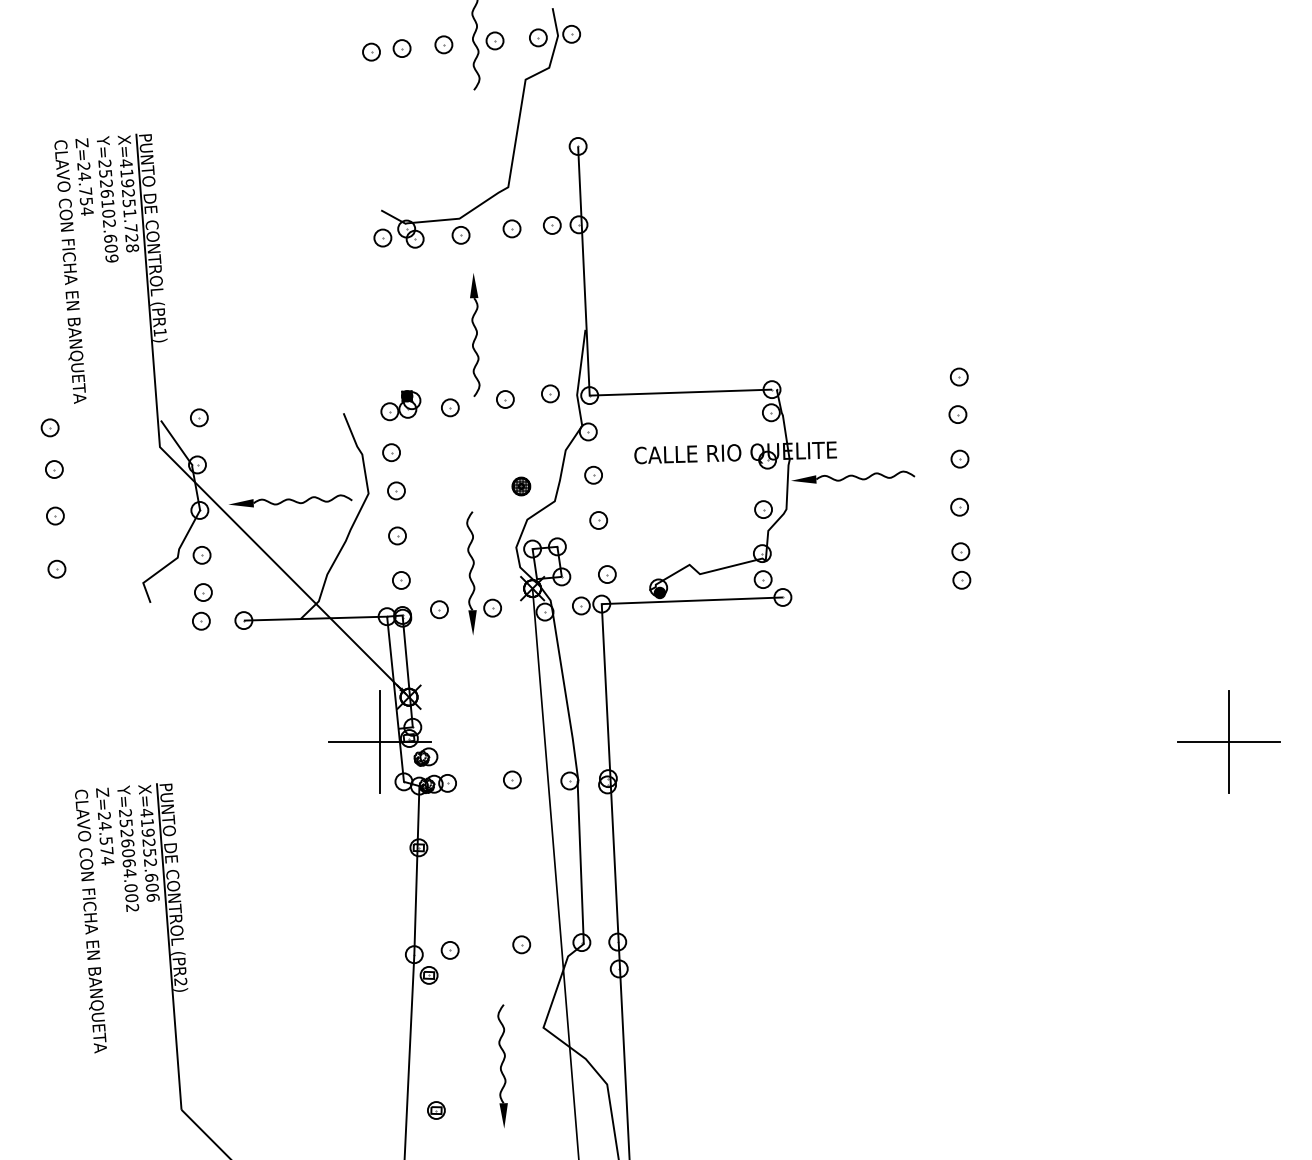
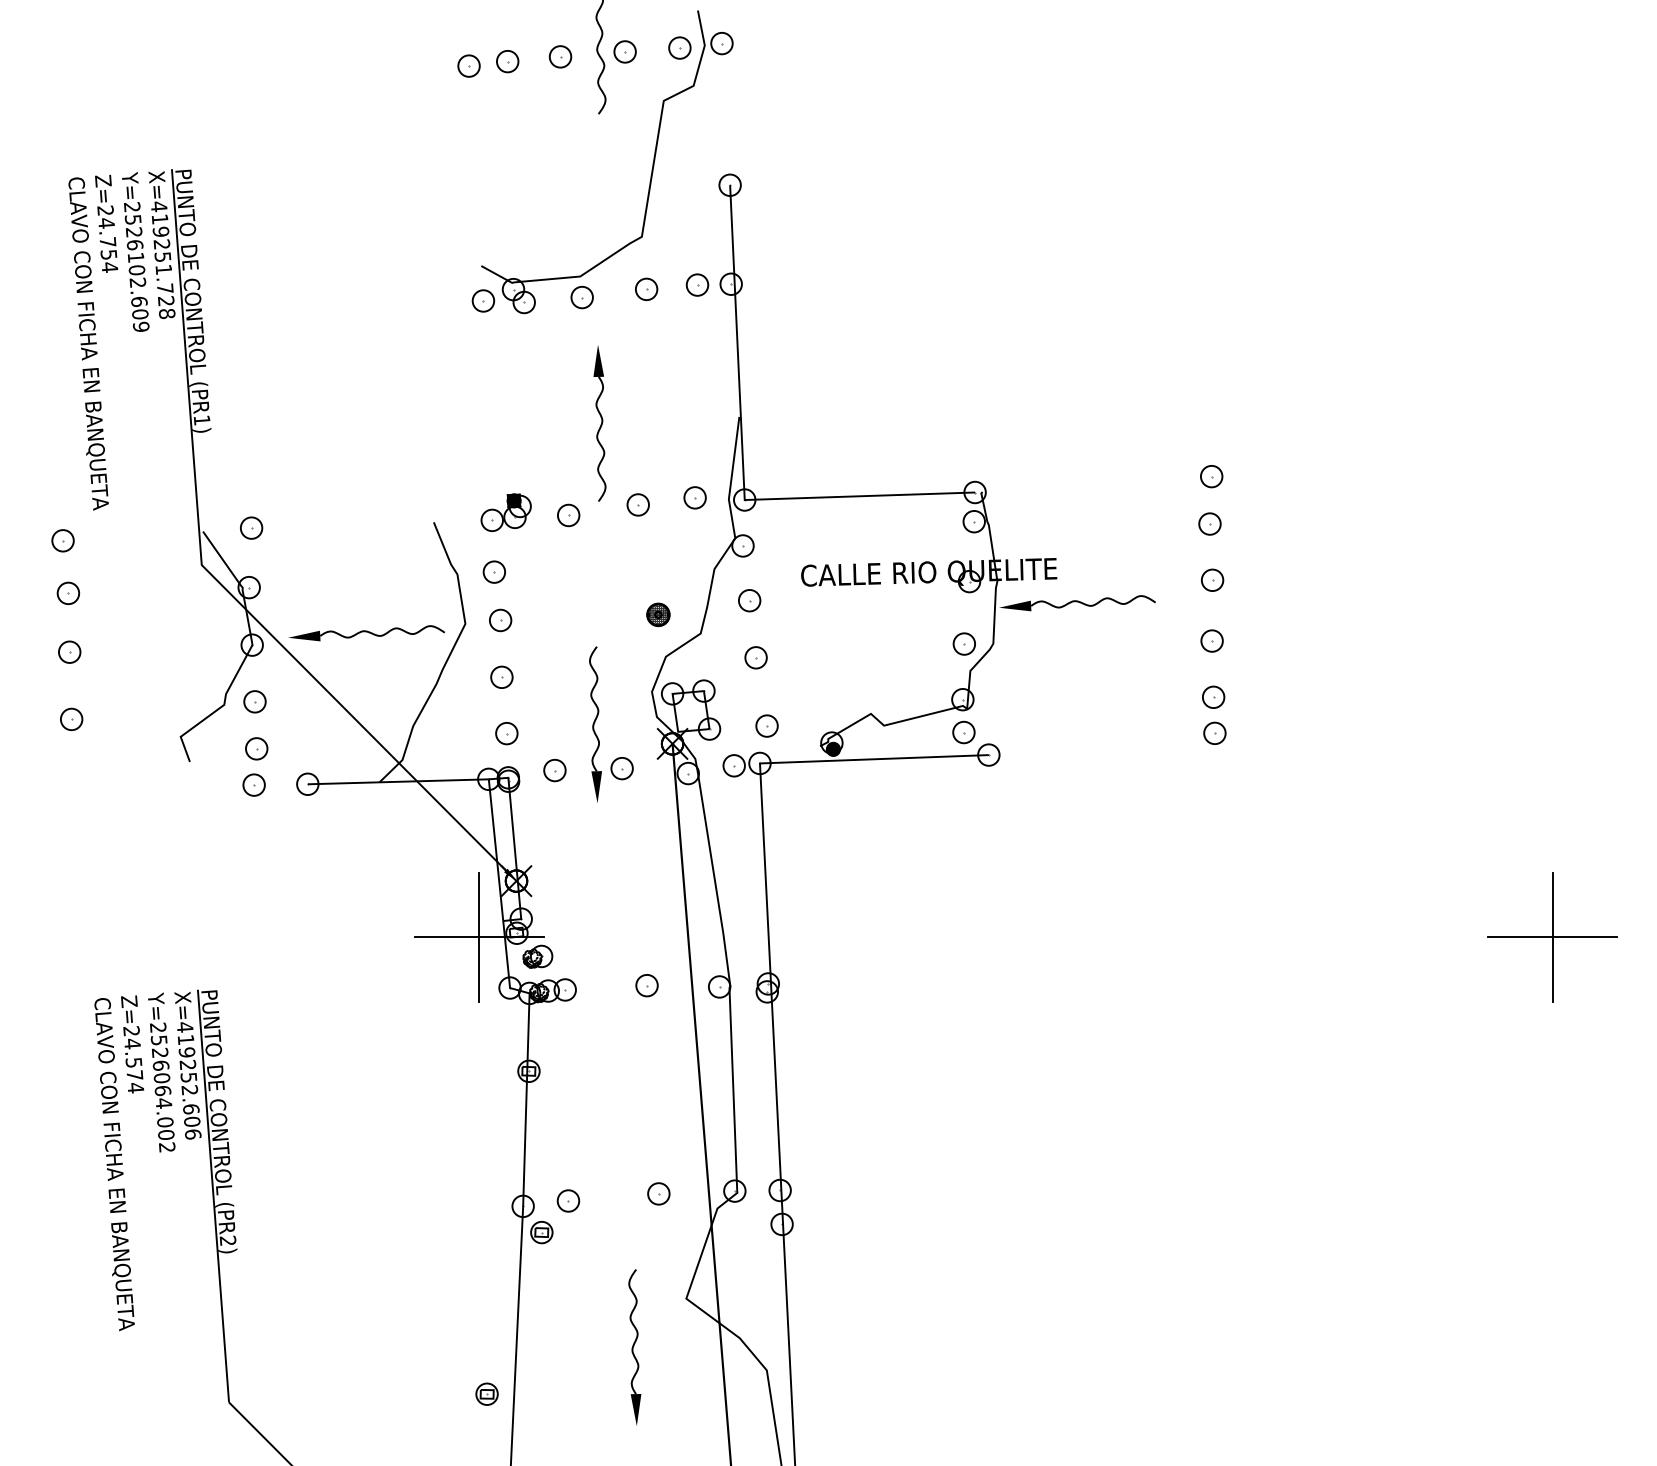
part: (435, 1109) -> (486, 1393), moved

